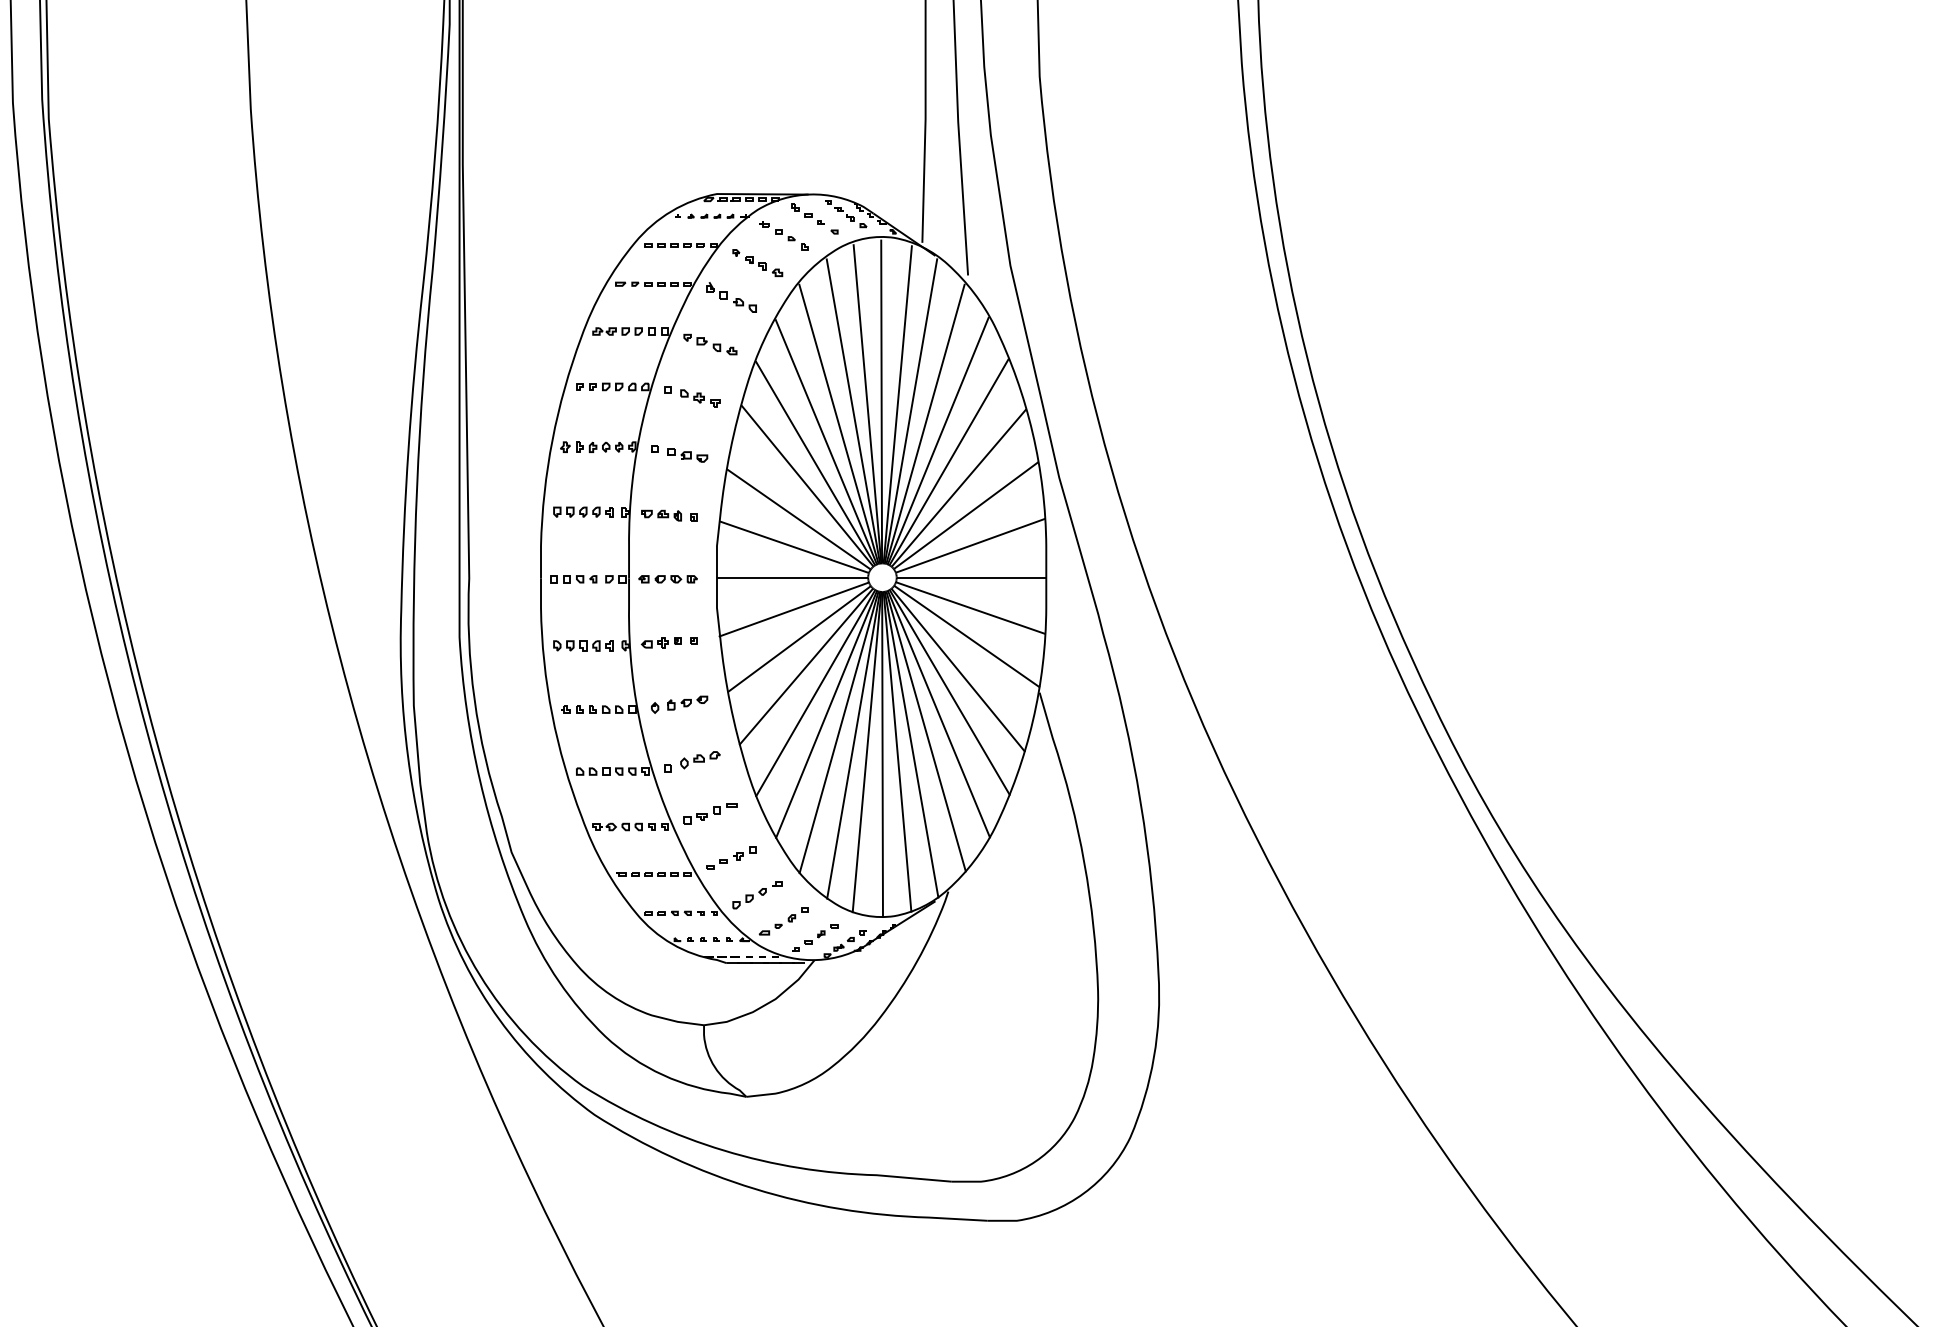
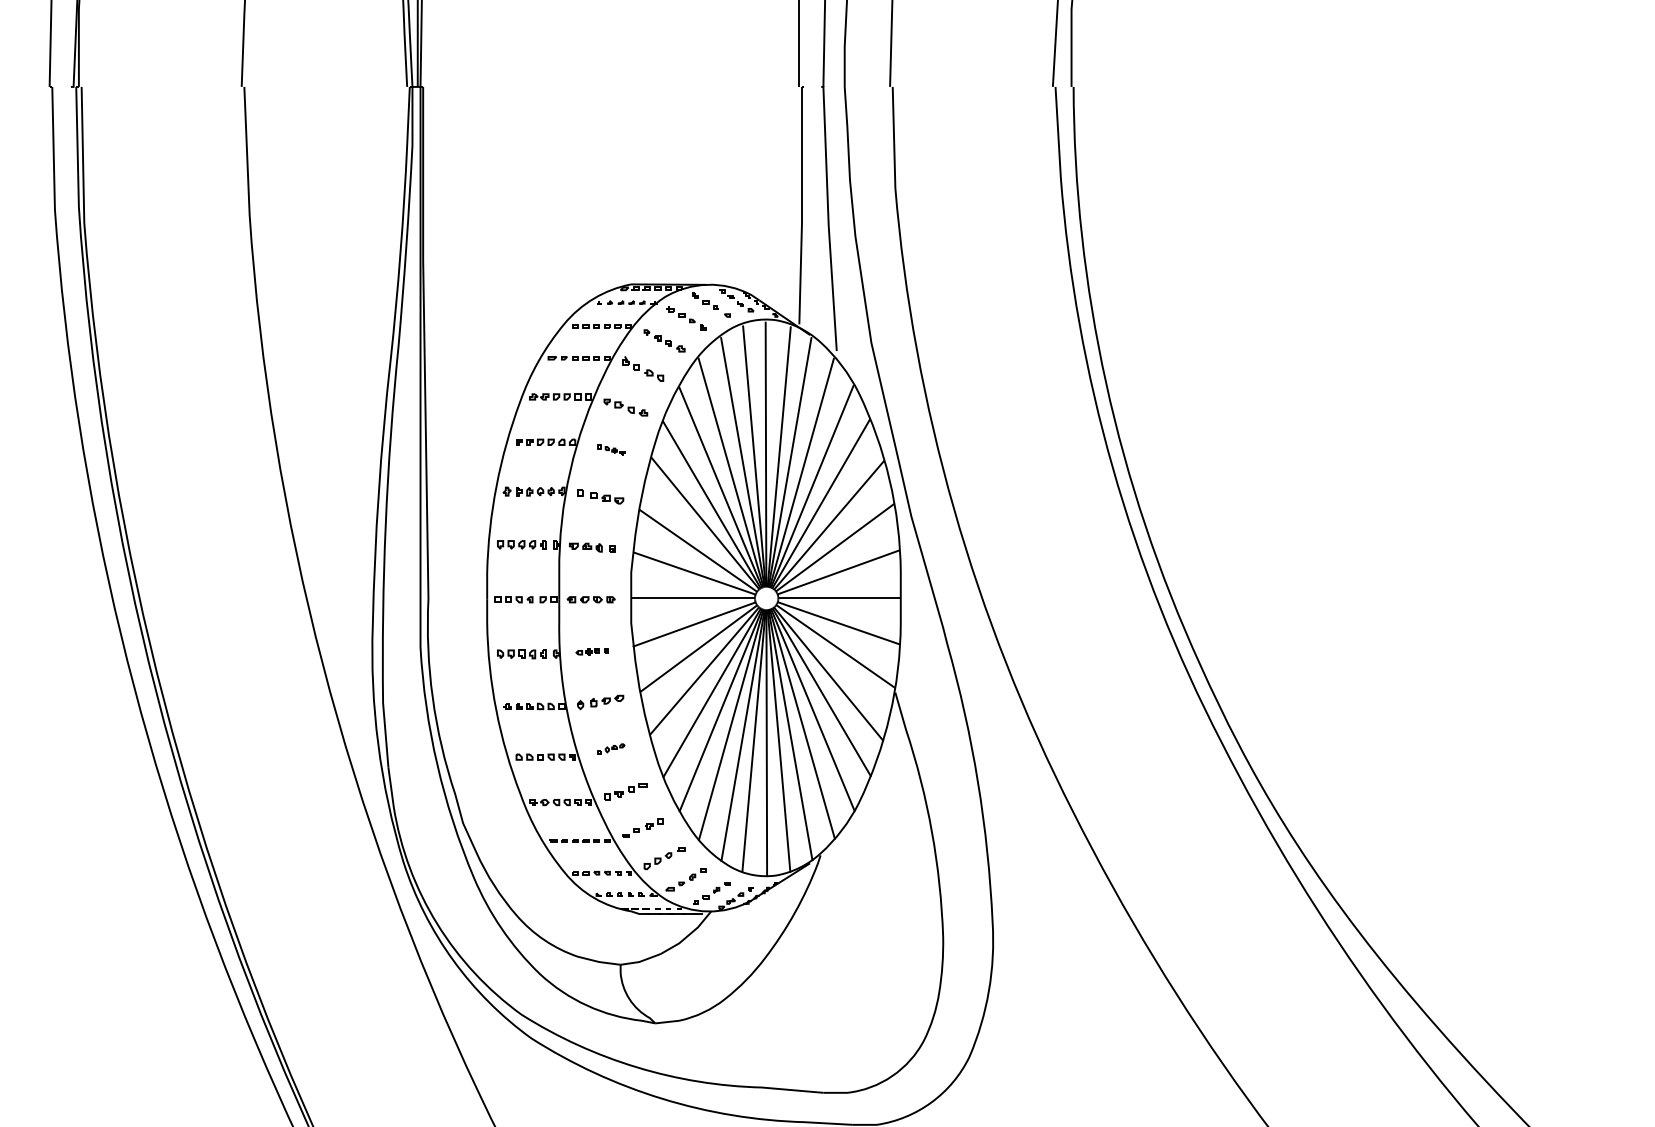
part: (692, 395) -> (611, 449), size x0.6
part: (668, 642) -> (591, 651), size x0.7
part: (692, 761) -> (611, 748), size x0.6

